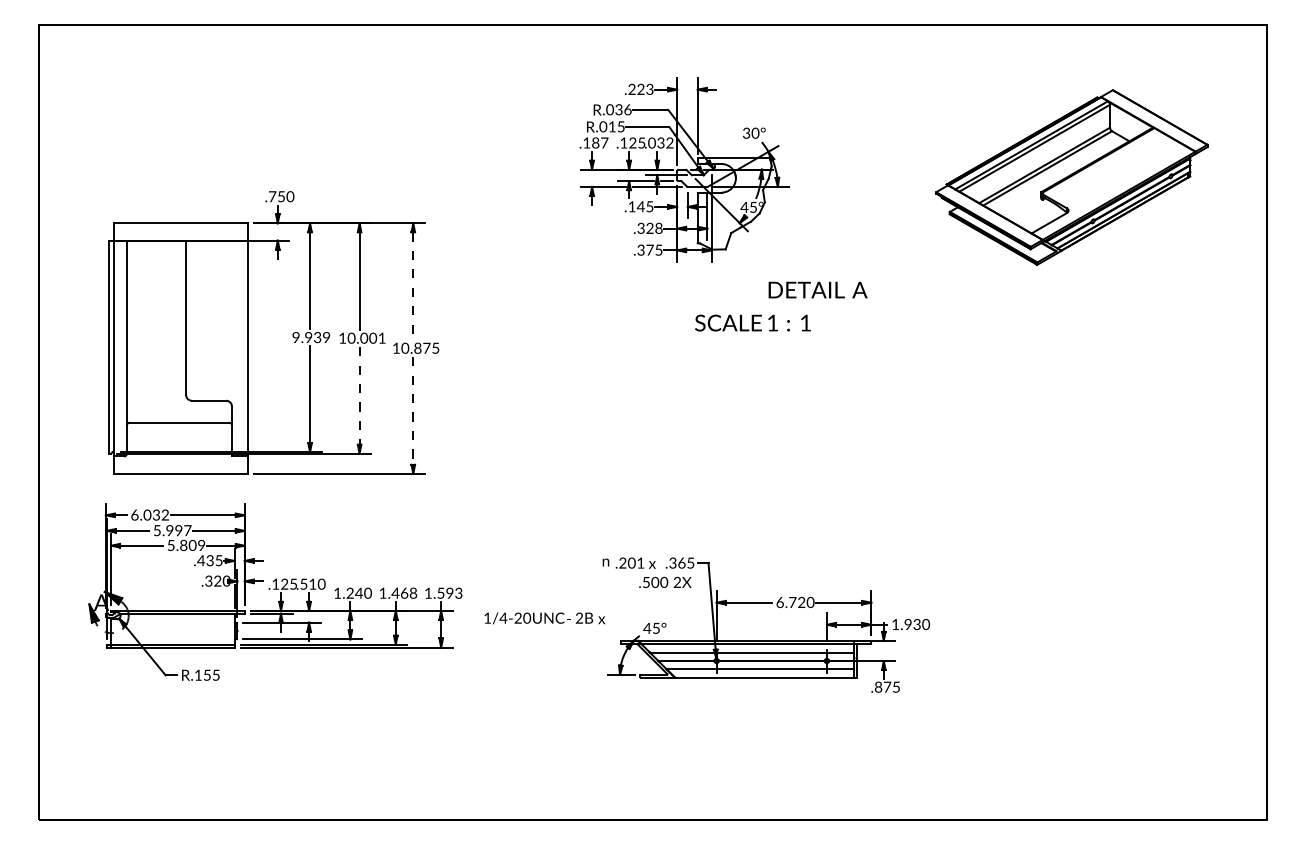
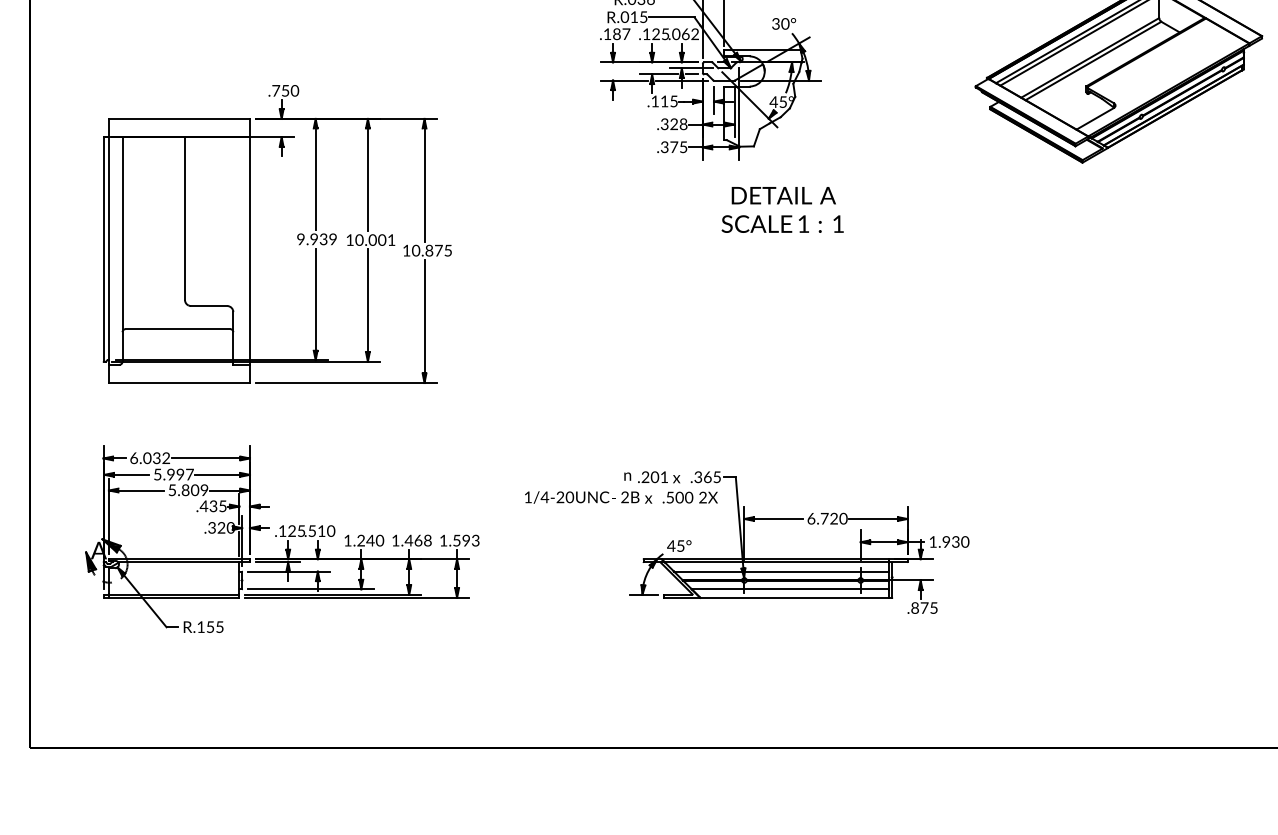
text: (660, 142) -> (685, 33), .032 -> .062
text: (640, 206) -> (664, 101), .145 -> .115
line: (413, 286) -> (424, 185), dashed -> solid
text: (817, 289) -> (783, 195), moved
line: (359, 395) -> (367, 300), dashed -> solid
line: (413, 410) -> (424, 316), dashed -> solid
part: (275, 591) -> (282, 538), moved
text: (544, 618) -> (588, 497), moved

